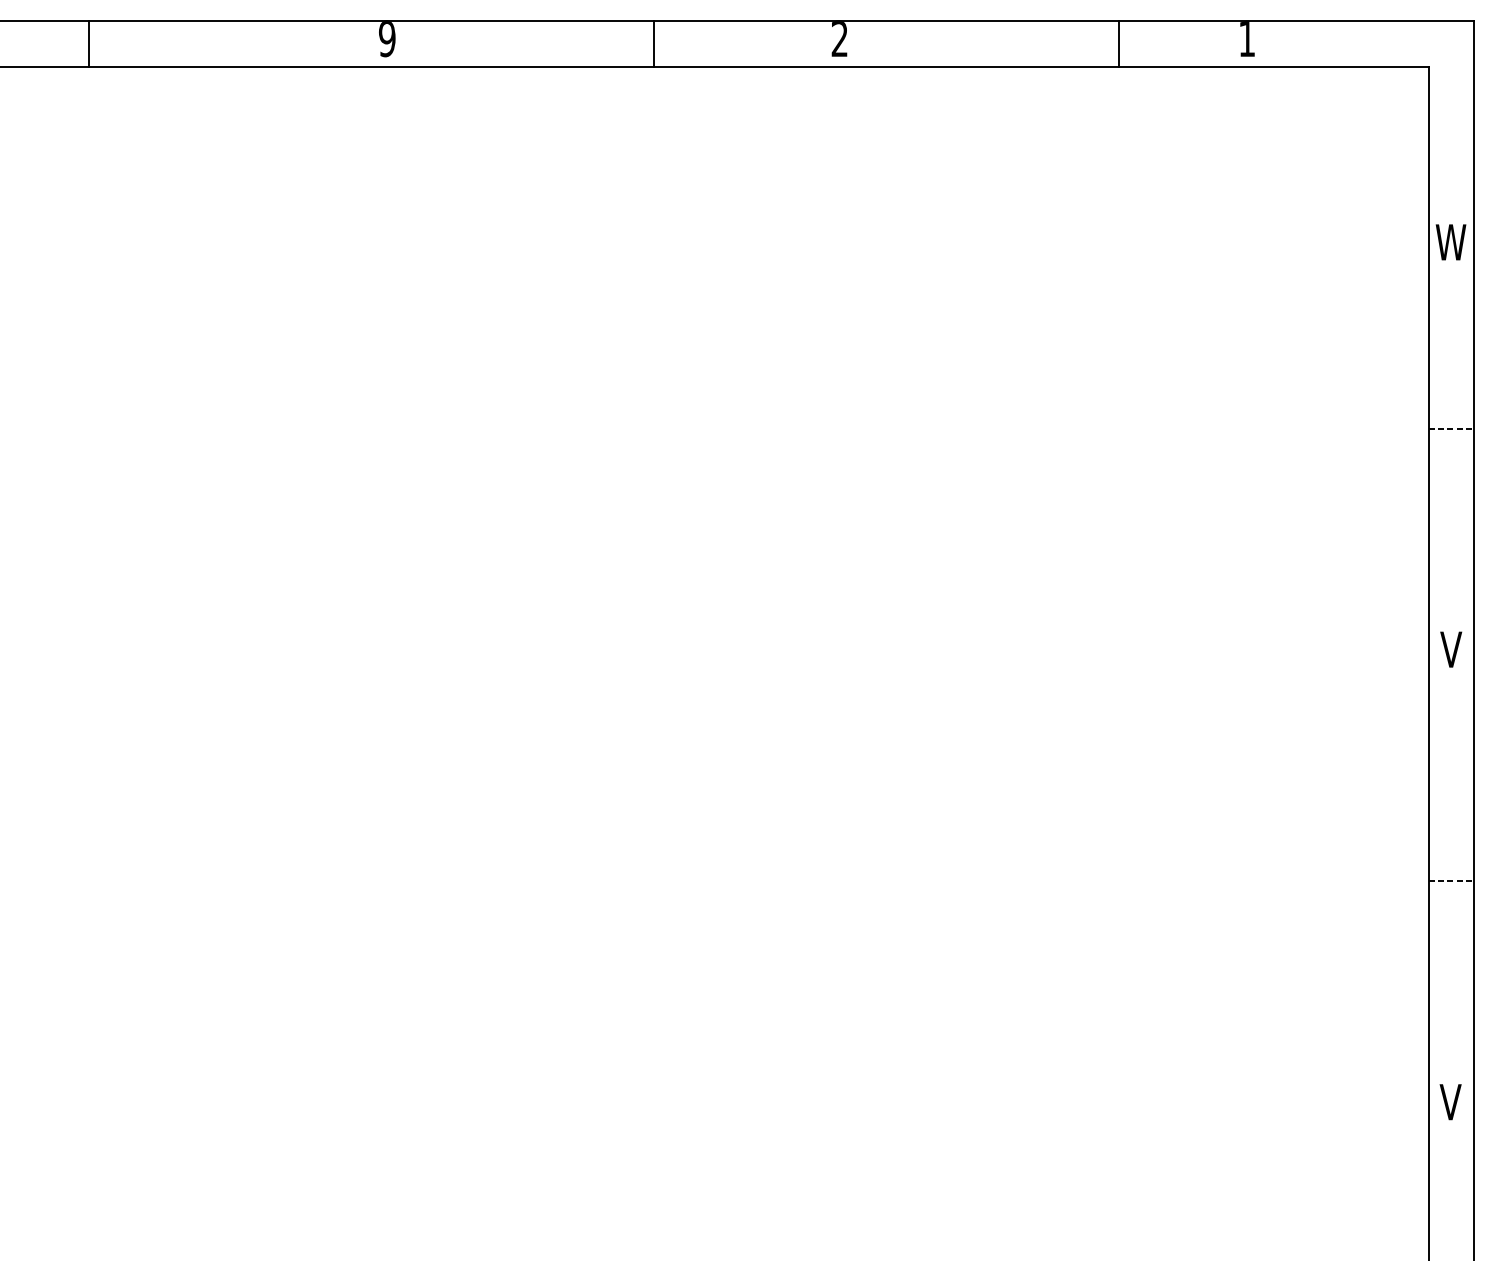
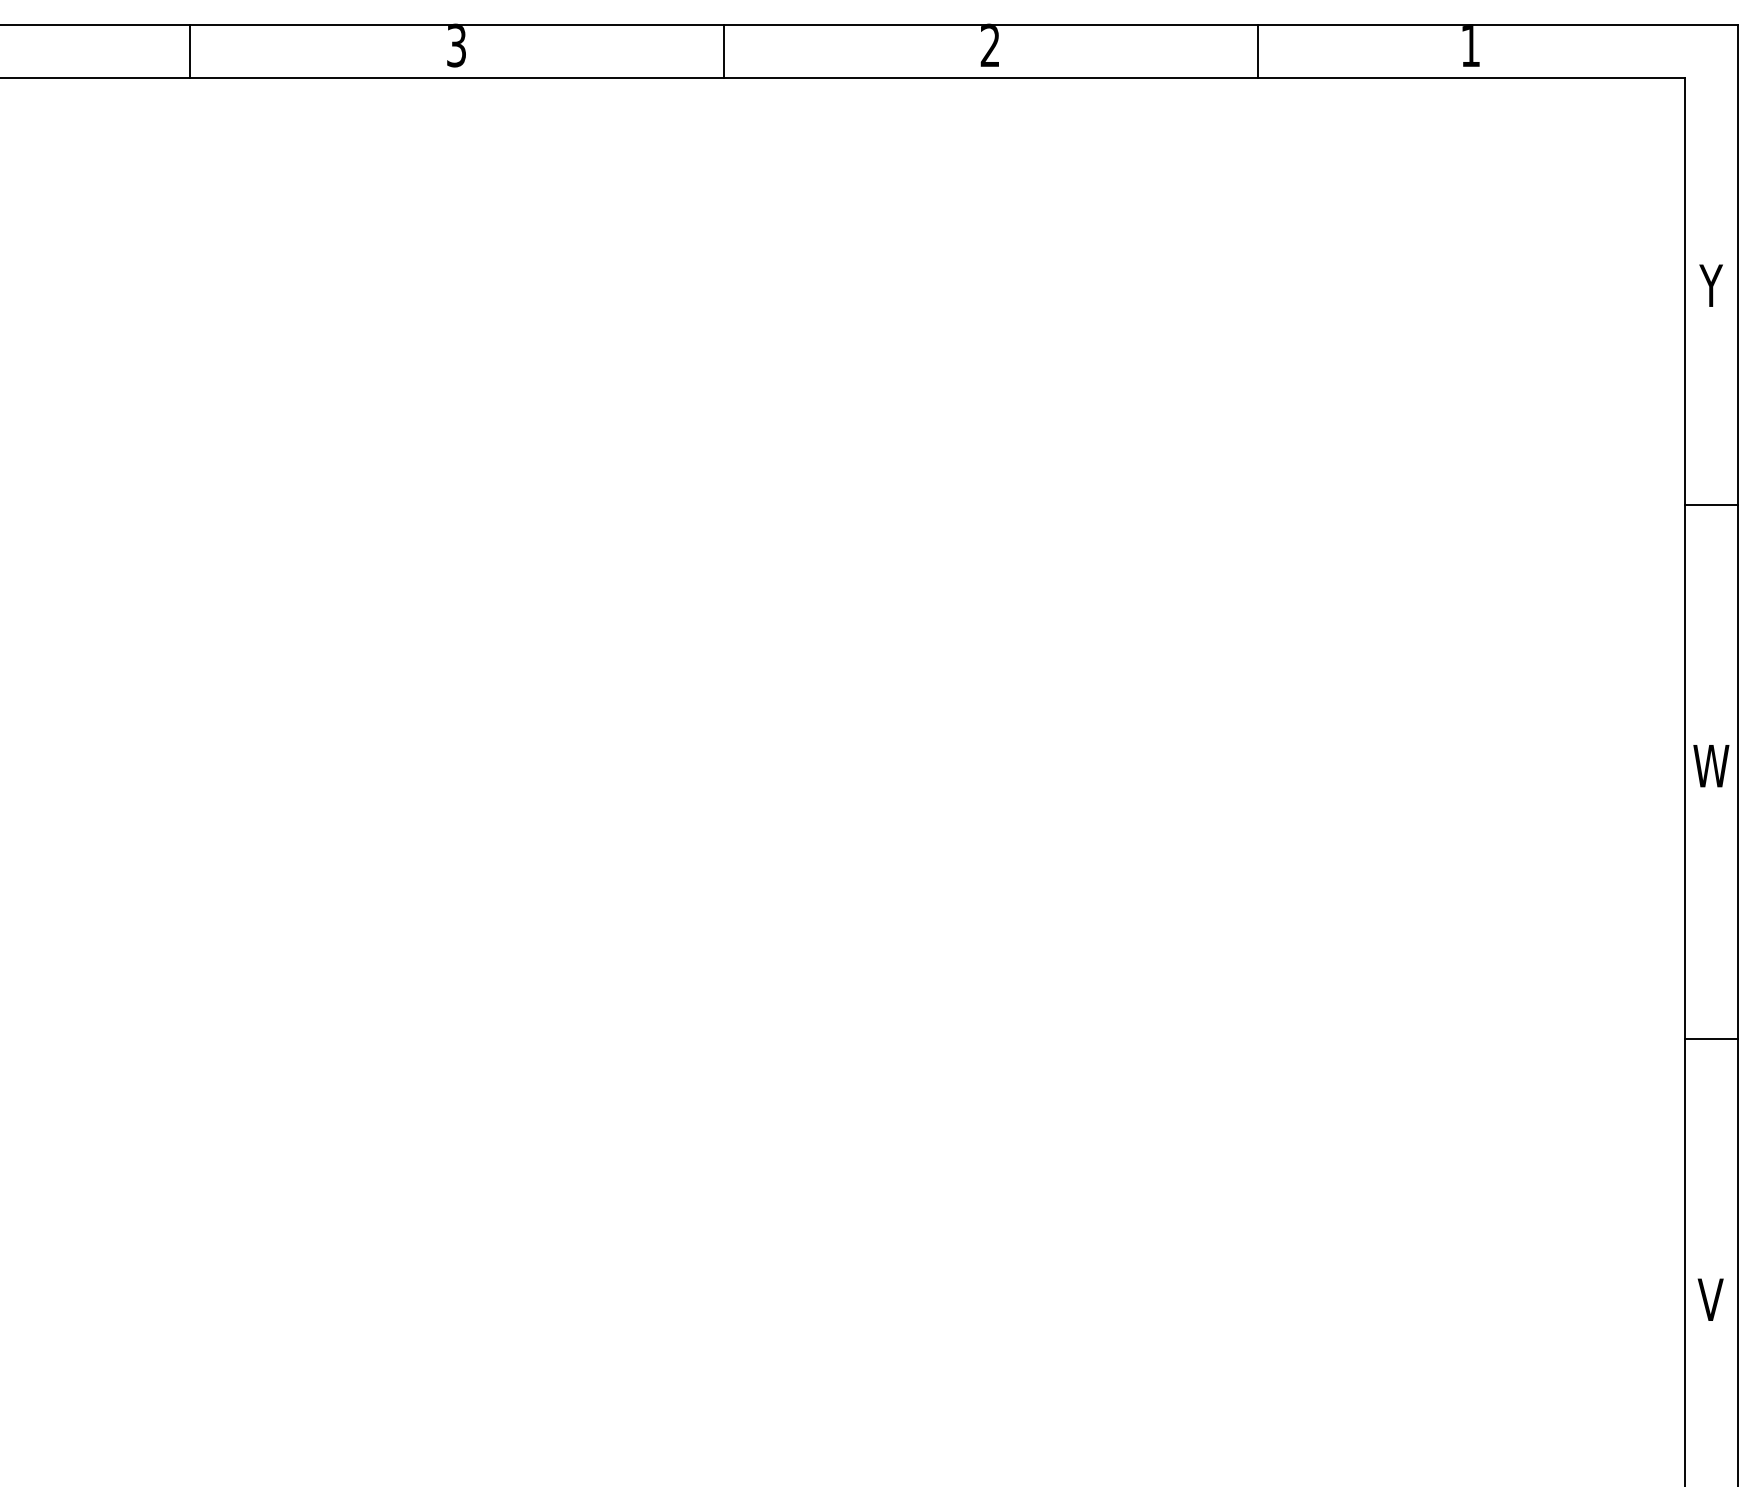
text: (387, 38) -> (456, 45), 9 -> 3
line: (88, 43) -> (190, 51), moved
line: (653, 43) -> (723, 51), moved
line: (1118, 43) -> (1257, 51), moved
text: (1451, 242) -> (1711, 285), W -> Y
line: (1451, 428) -> (1711, 505), dashed -> solid
text: (1451, 650) -> (1711, 766), V -> W
line: (1451, 881) -> (1711, 1039), dashed -> solid

